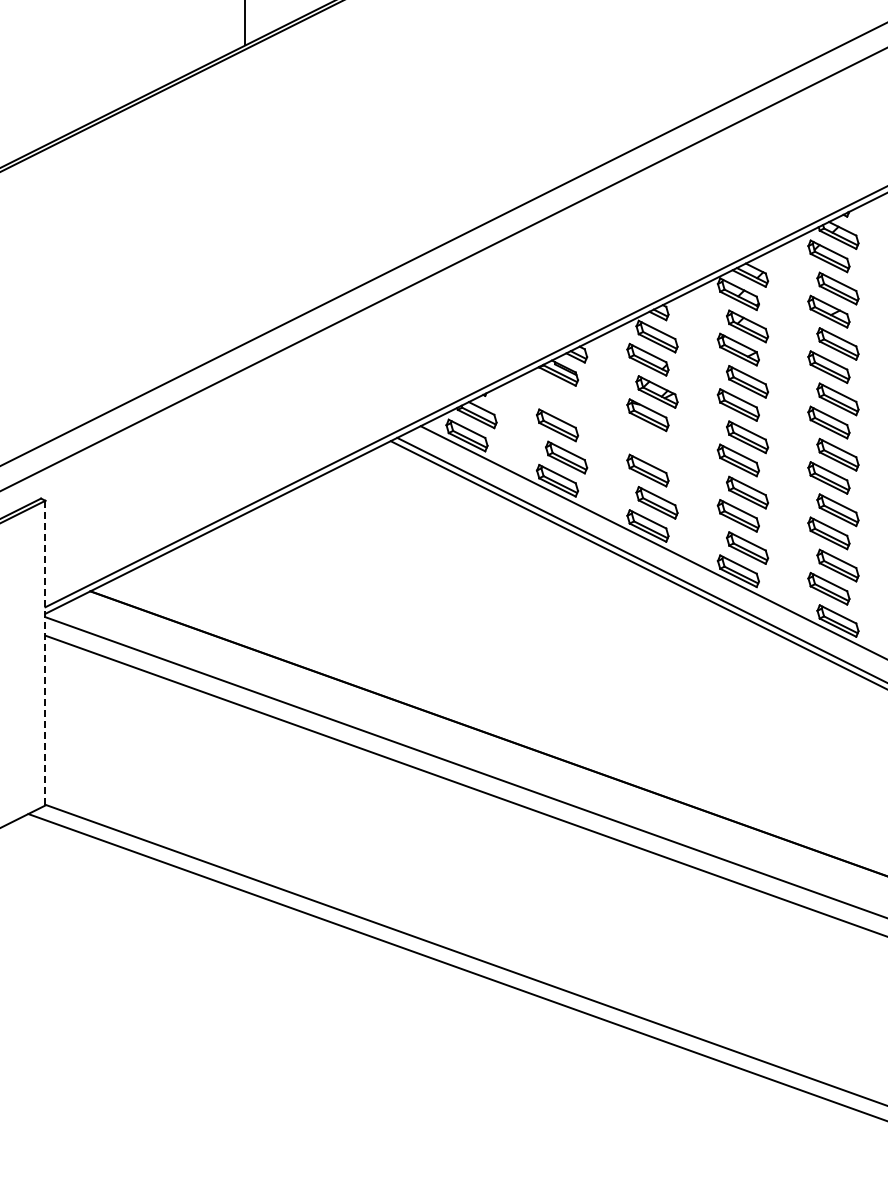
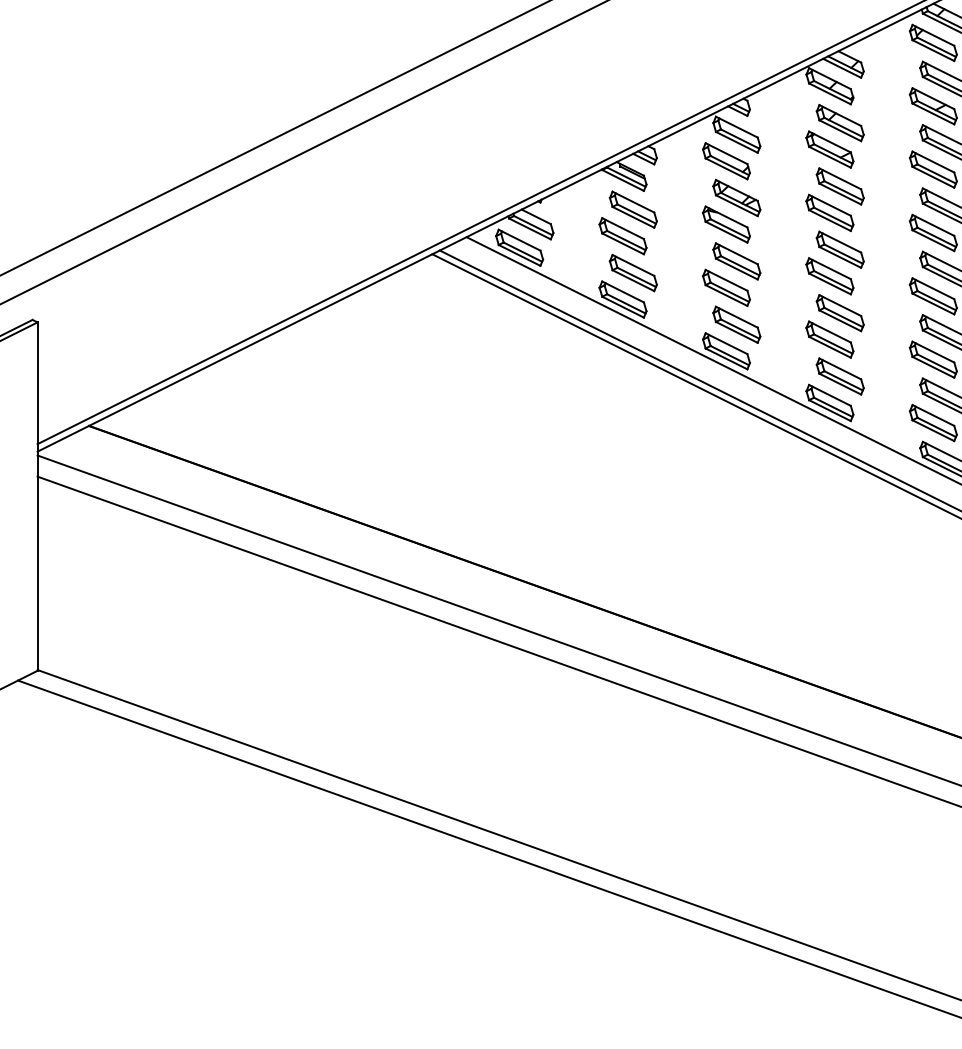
part: (566, 402) -> (633, 210), added
part: (656, 447) -> (736, 261), added
line: (45, 652) -> (37, 495), dashed -> solid

